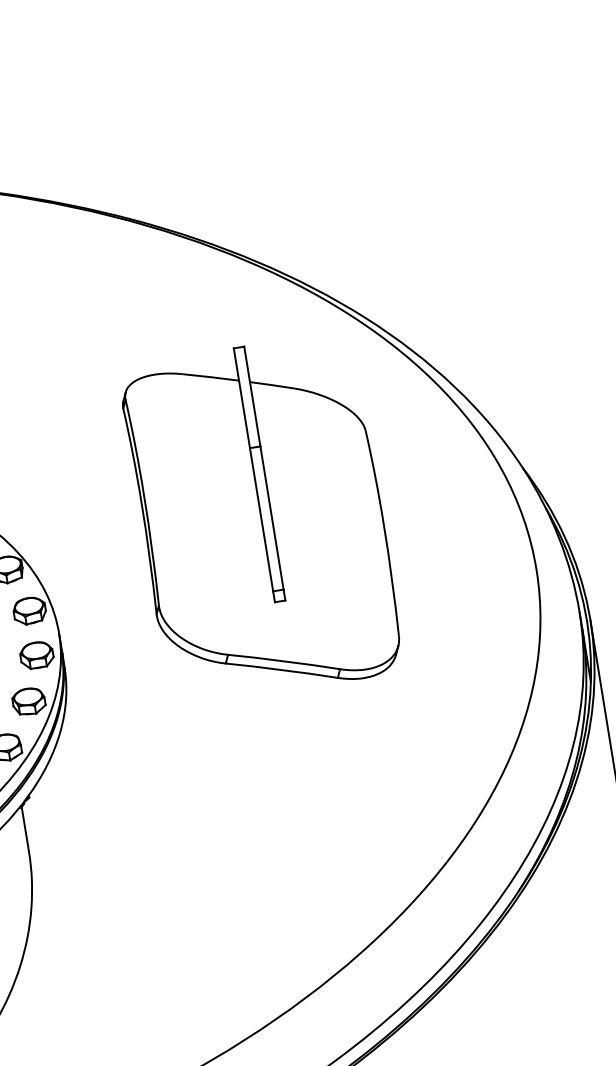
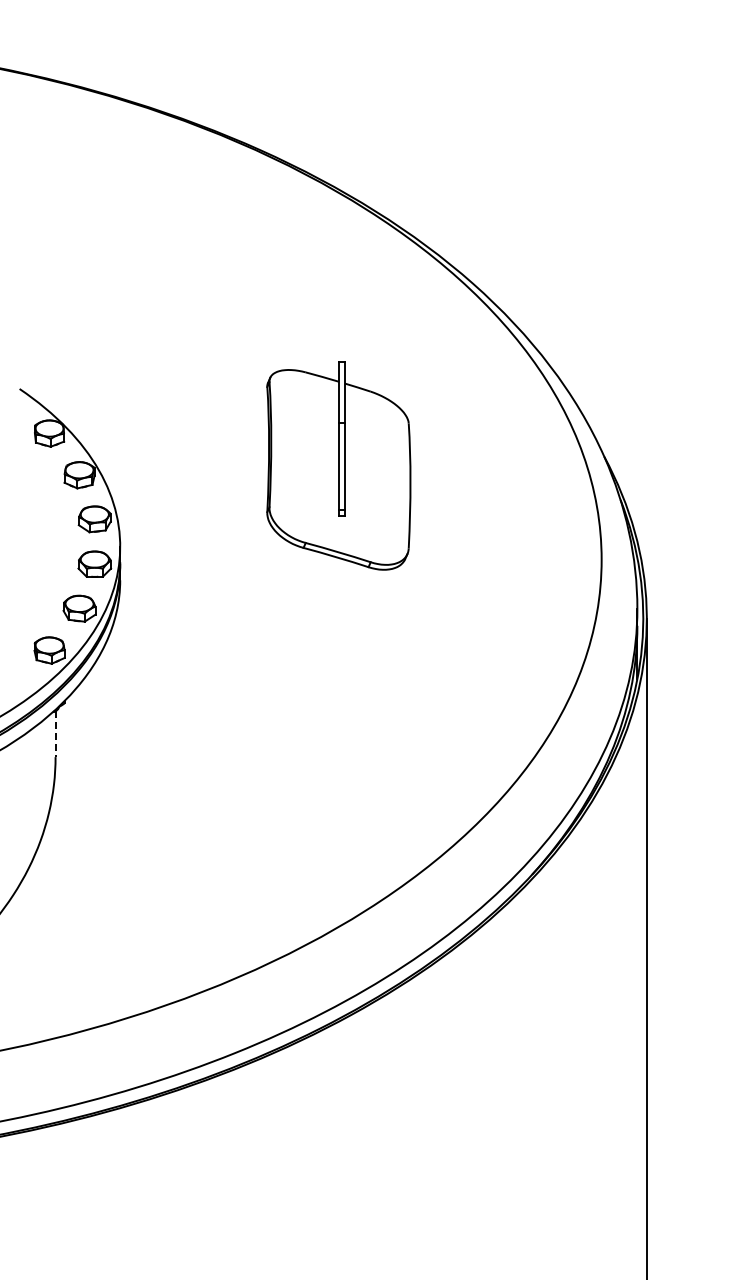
part: (261, 518) -> (338, 465), size x0.6
line: (25, 829) -> (55, 734), solid -> dashed

